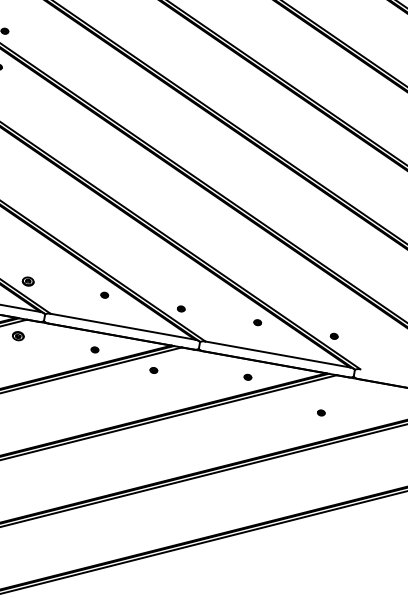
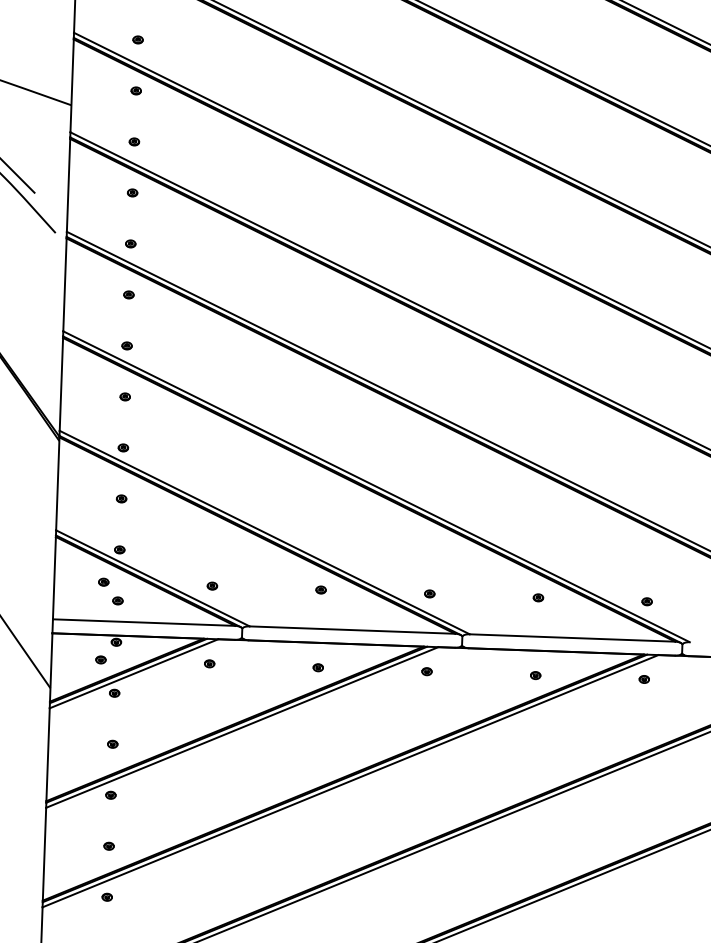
part: (28, 281) -> (212, 585), size x0.62
part: (18, 335) -> (209, 663), size x0.62
part: (153, 370) -> (426, 671), moved
part: (320, 412) -> (643, 679), moved

